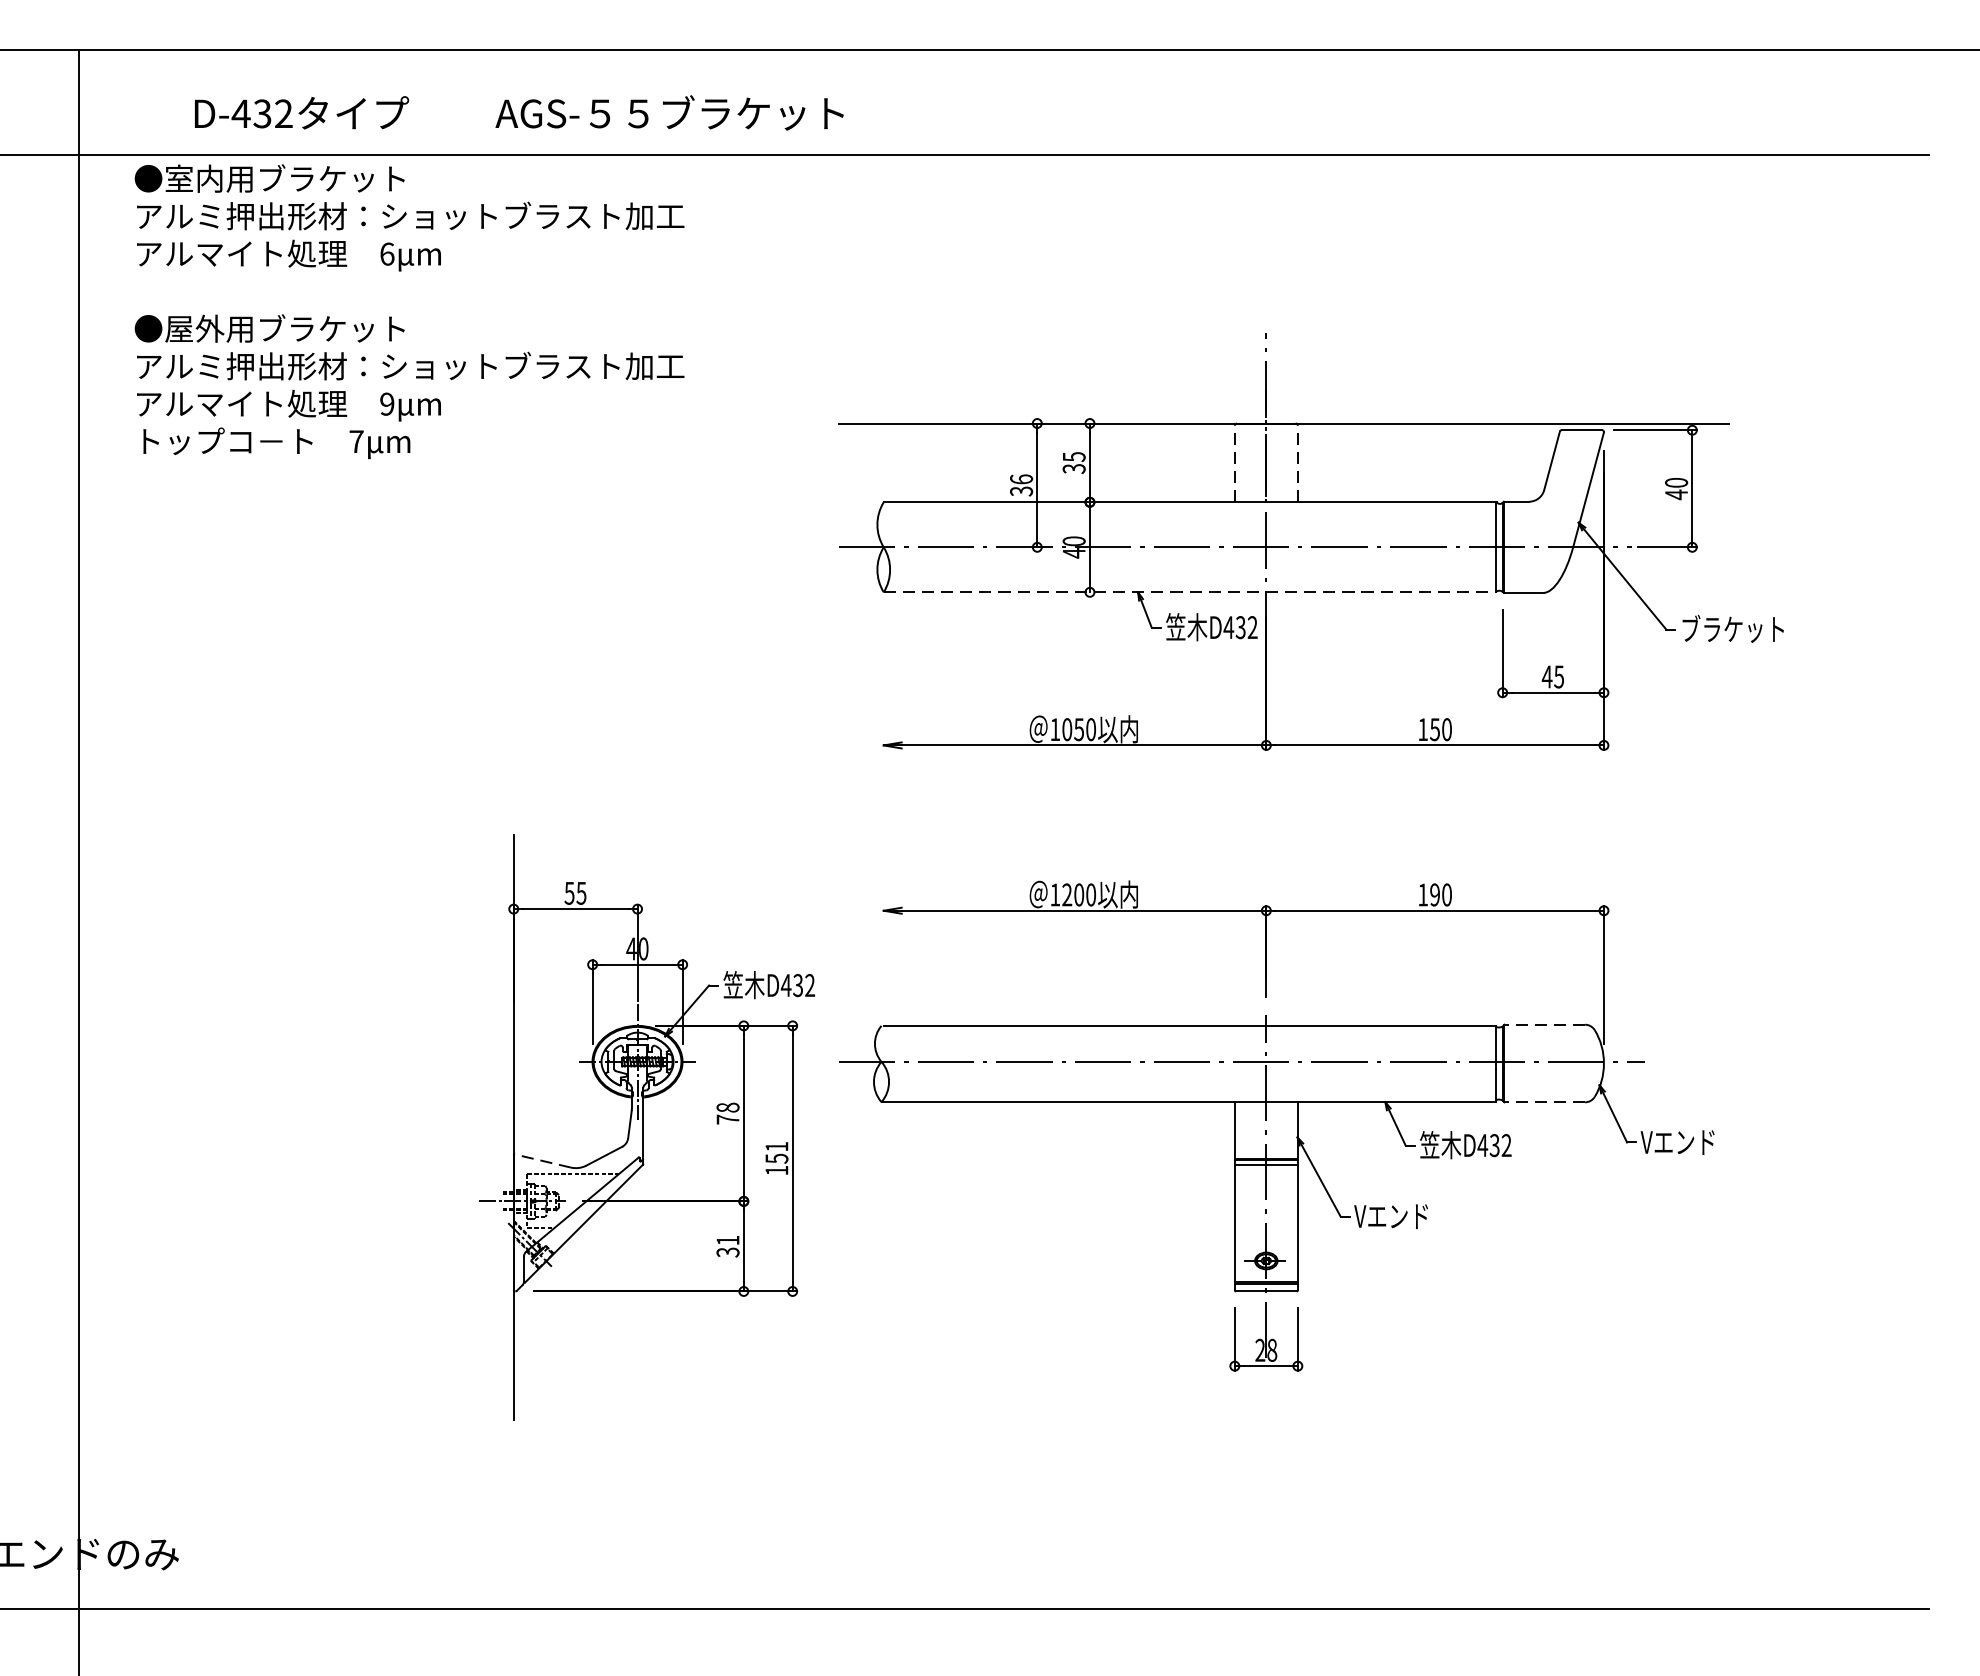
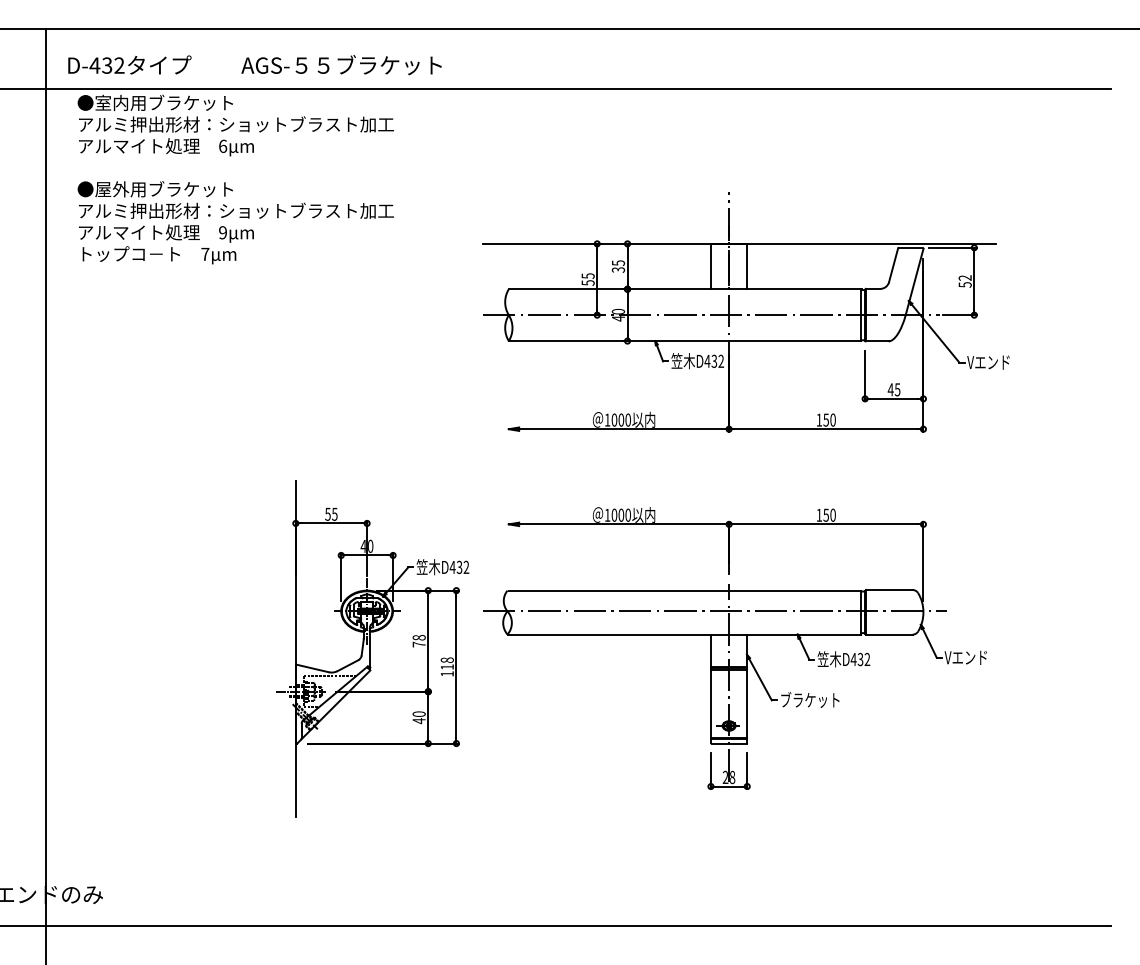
text: (518, 113) -> (254, 65), moved
line: (1234, 462) -> (710, 266), dashed -> solid
line: (1298, 462) -> (747, 266), dashed -> solid
text: (1020, 485) -> (587, 279), 36 -> 55
text: (1675, 488) -> (964, 281), 40 -> 52
line: (1190, 593) -> (685, 341), dashed -> solid
text: (1730, 629) -> (996, 362), ブラケット -> Vエンド
text: (1079, 728) -> (621, 419), 1050 -> 1000
text: (1067, 893) -> (614, 514), 1200 -> 1000
text: (1433, 893) -> (825, 514), 190 -> 150
line: (1543, 1025) -> (888, 590), dashed -> solid
line: (1543, 1102) -> (888, 634), dashed -> solid
text: (775, 1152) -> (446, 663), 151 -> 118
line: (542, 1161) -> (312, 668), dashed -> solid
text: (1406, 1214) -> (809, 699), Vエンド -> ブラケット
text: (726, 1246) -> (418, 717), 31 -> 40

